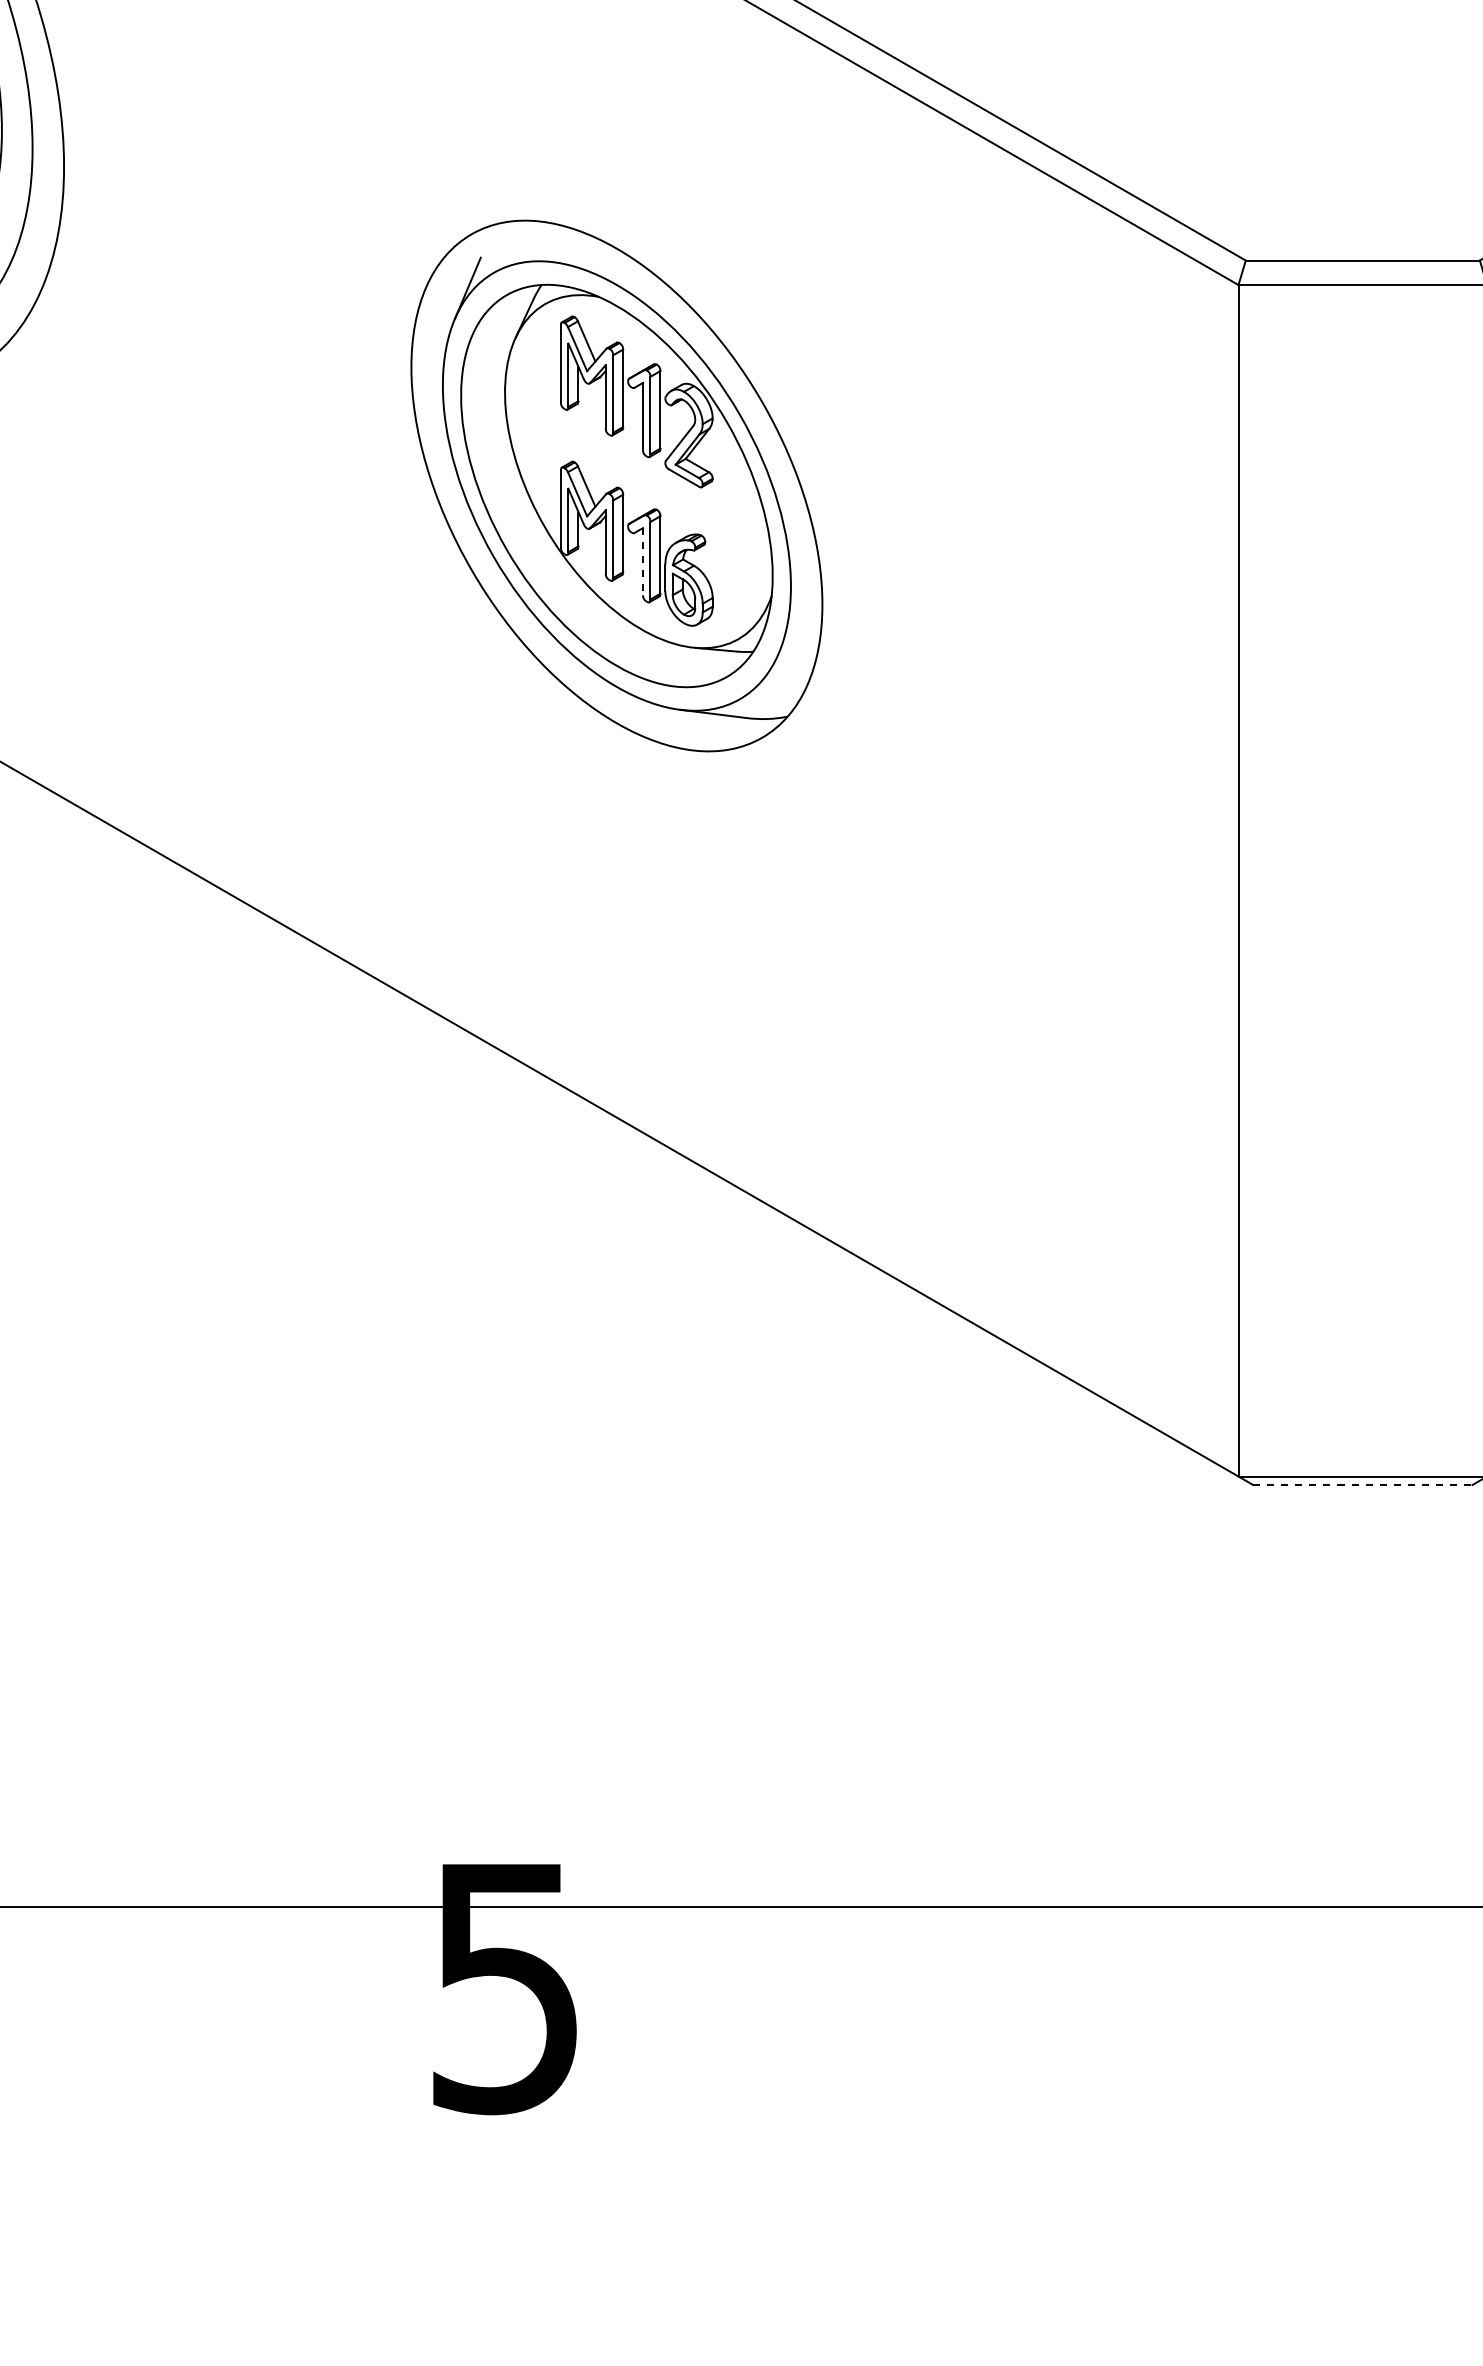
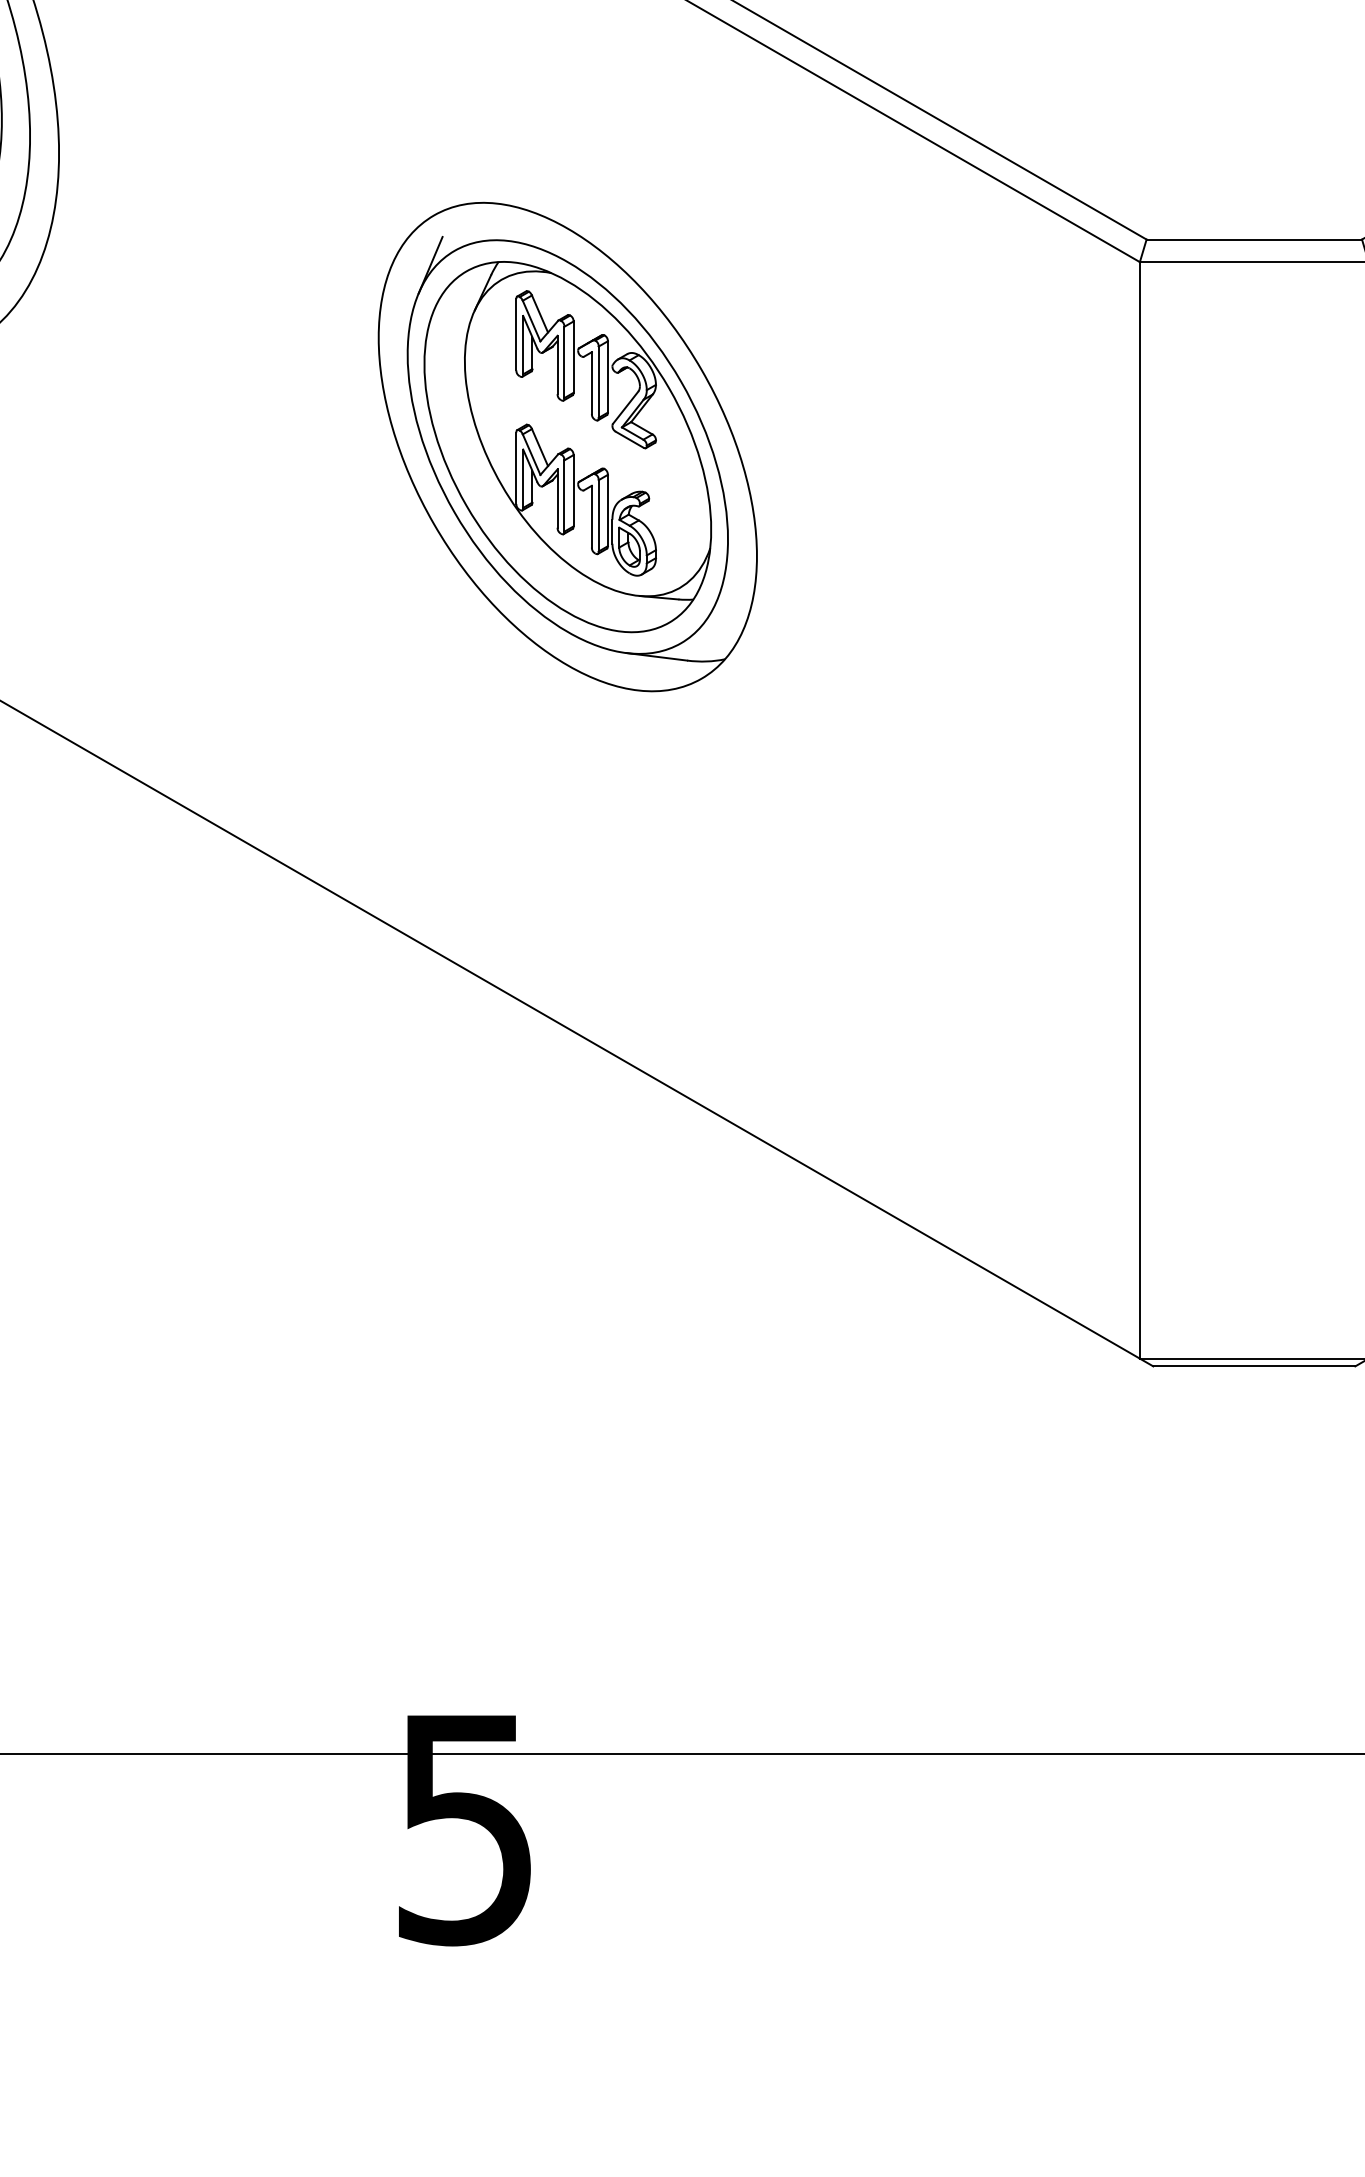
line: (643, 561) -> (592, 516), dashed -> solid
line: (1362, 1484) -> (1254, 1365), dashed -> solid

